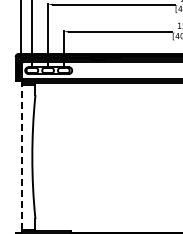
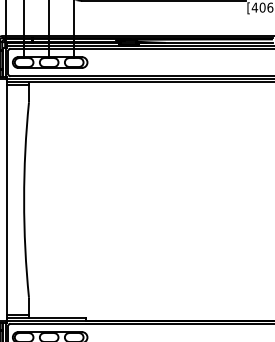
line: (21, 156) -> (6, 199), dashed -> solid

